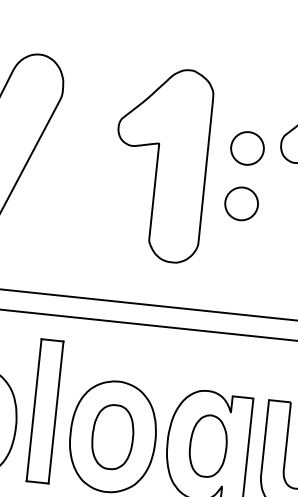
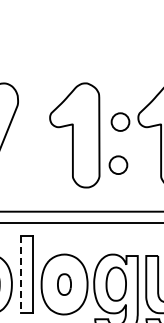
circle: (241, 202) -> (118, 164), moved
line: (33, 409) -> (20, 274), solid -> dashed
part: (112, 436) -> (64, 284), size x0.6

